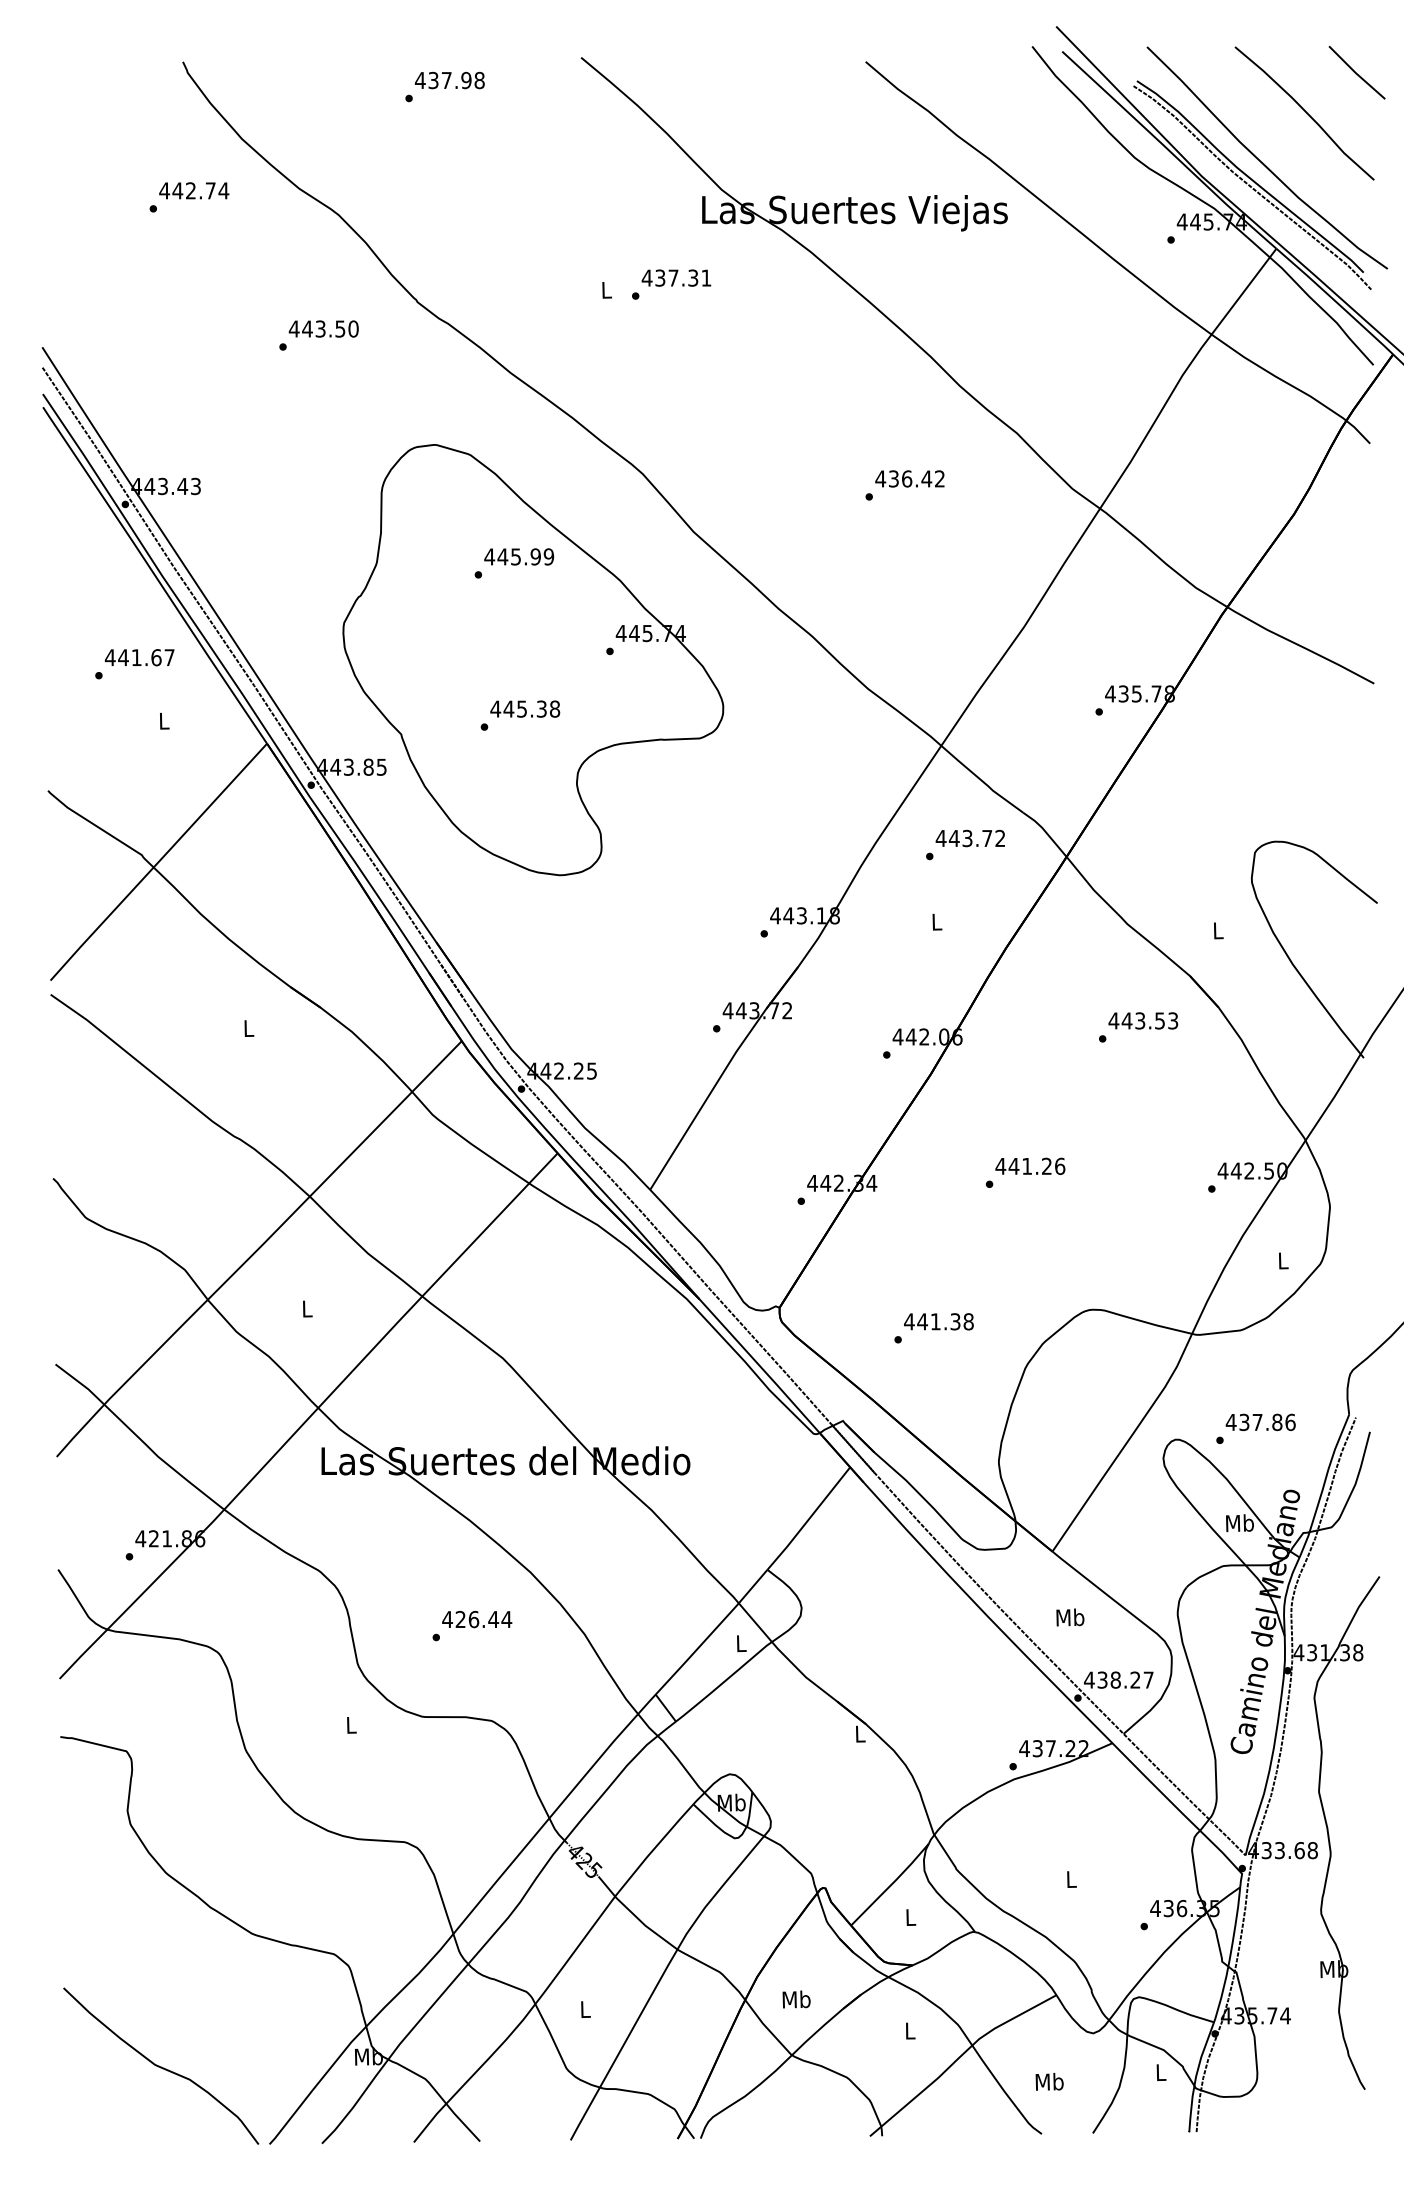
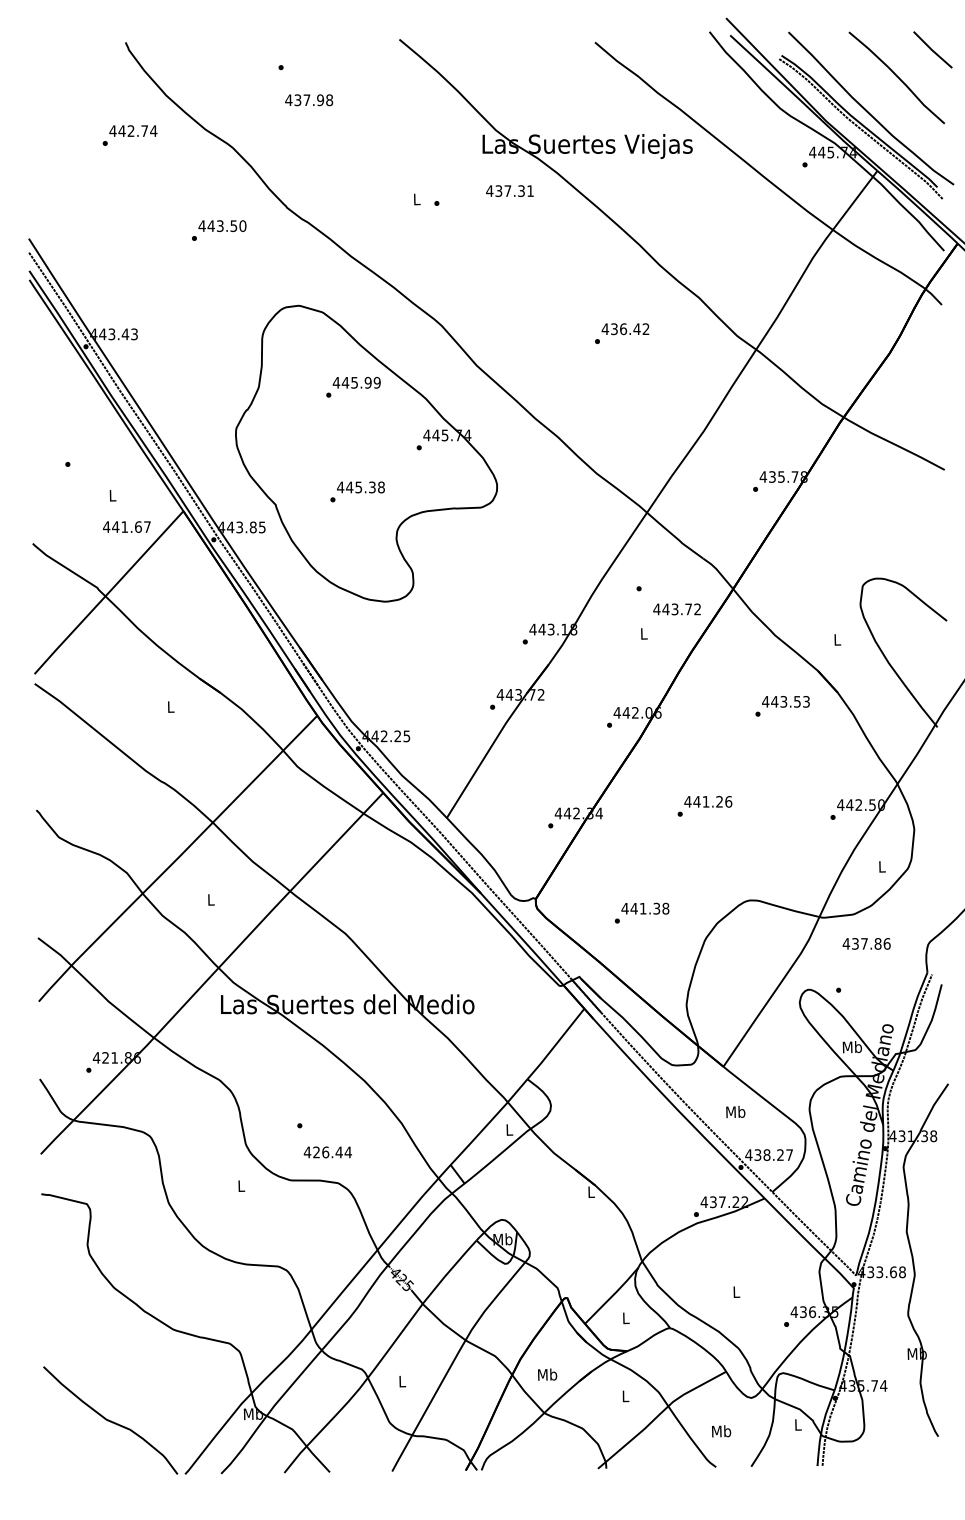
text: (450, 80) -> (309, 100), moved
text: (675, 277) -> (509, 190), moved
text: (139, 656) -> (126, 526), moved
text: (969, 838) -> (676, 609), moved
text: (1260, 1421) -> (866, 943), moved
text: (476, 1619) -> (327, 1152), moved

